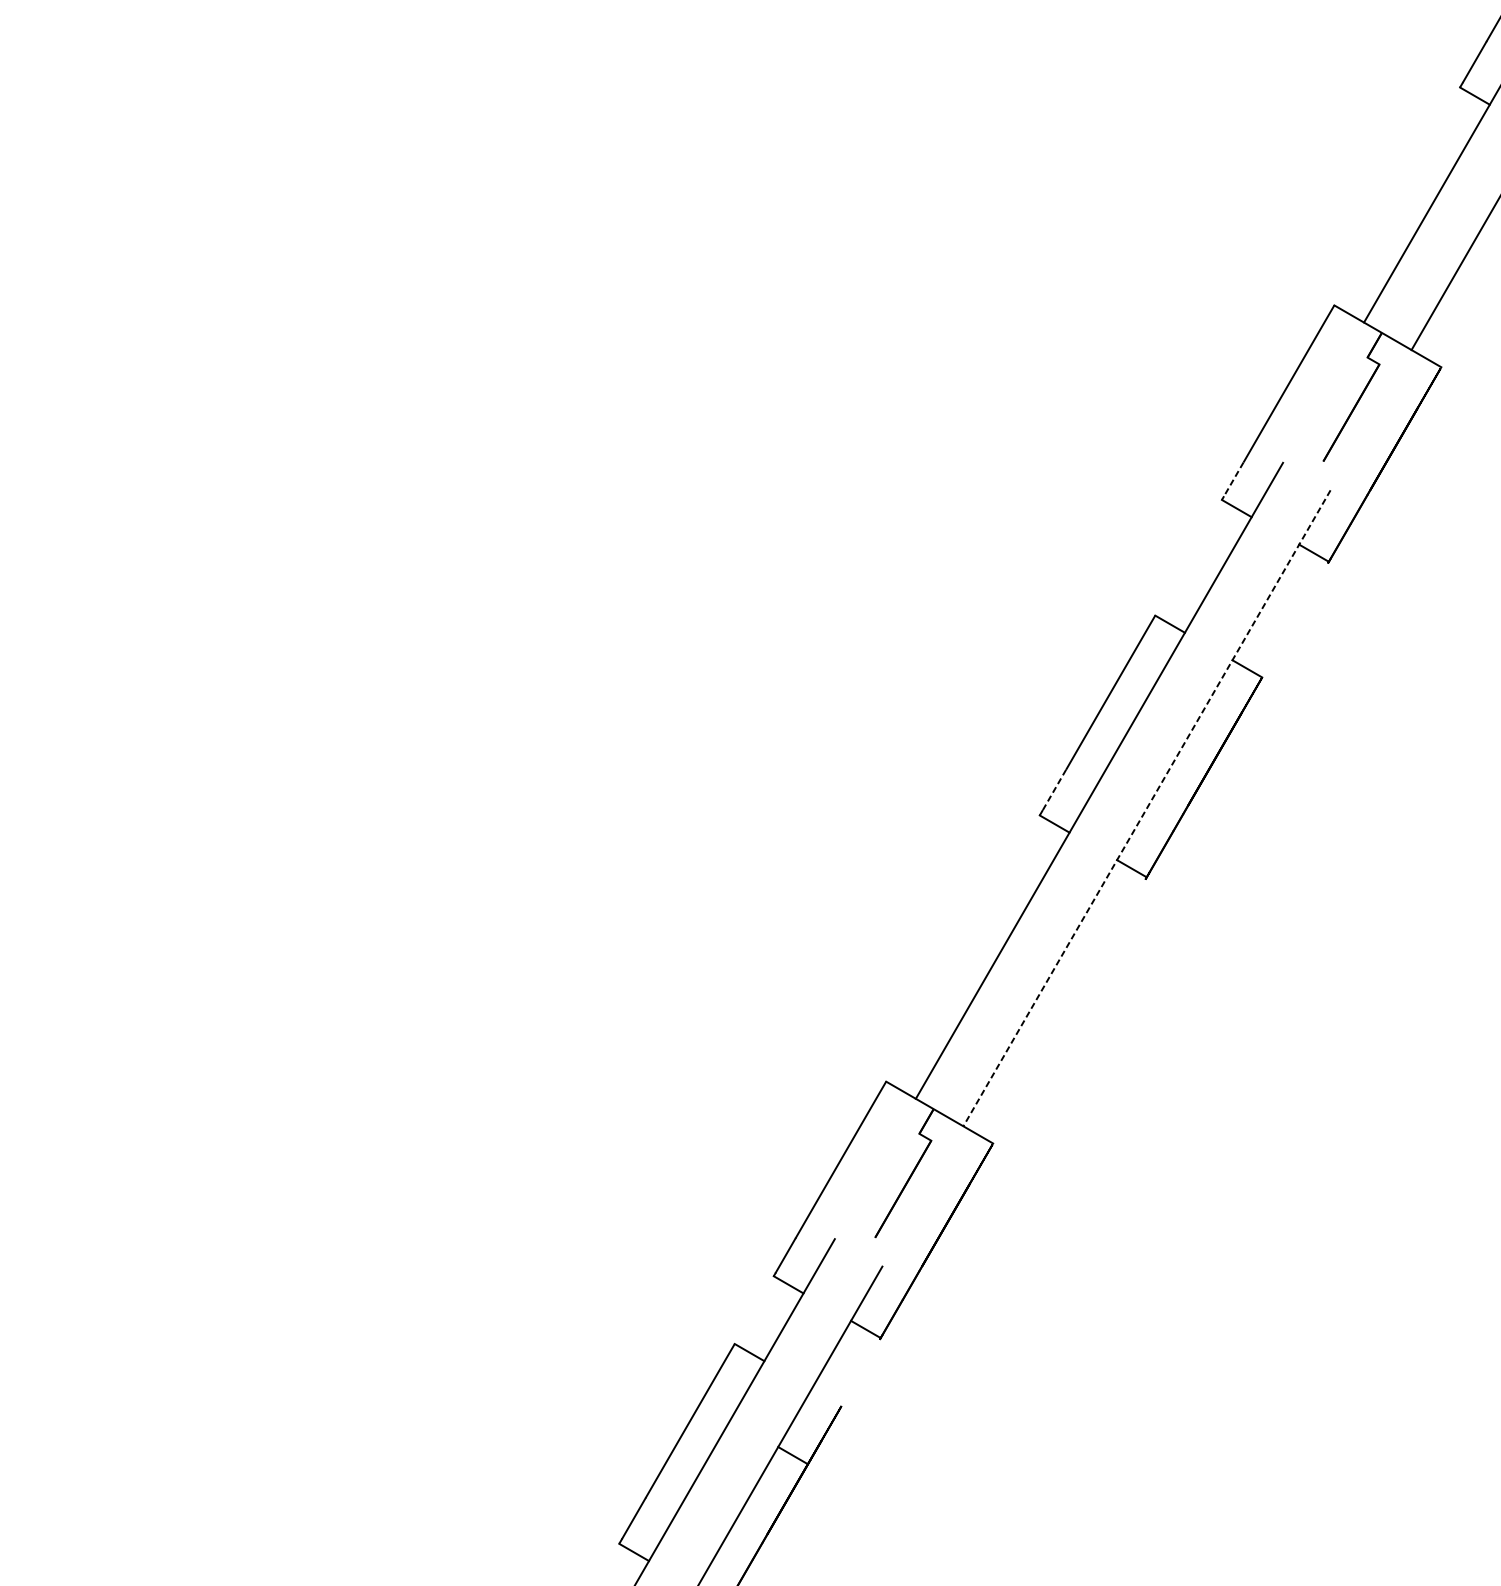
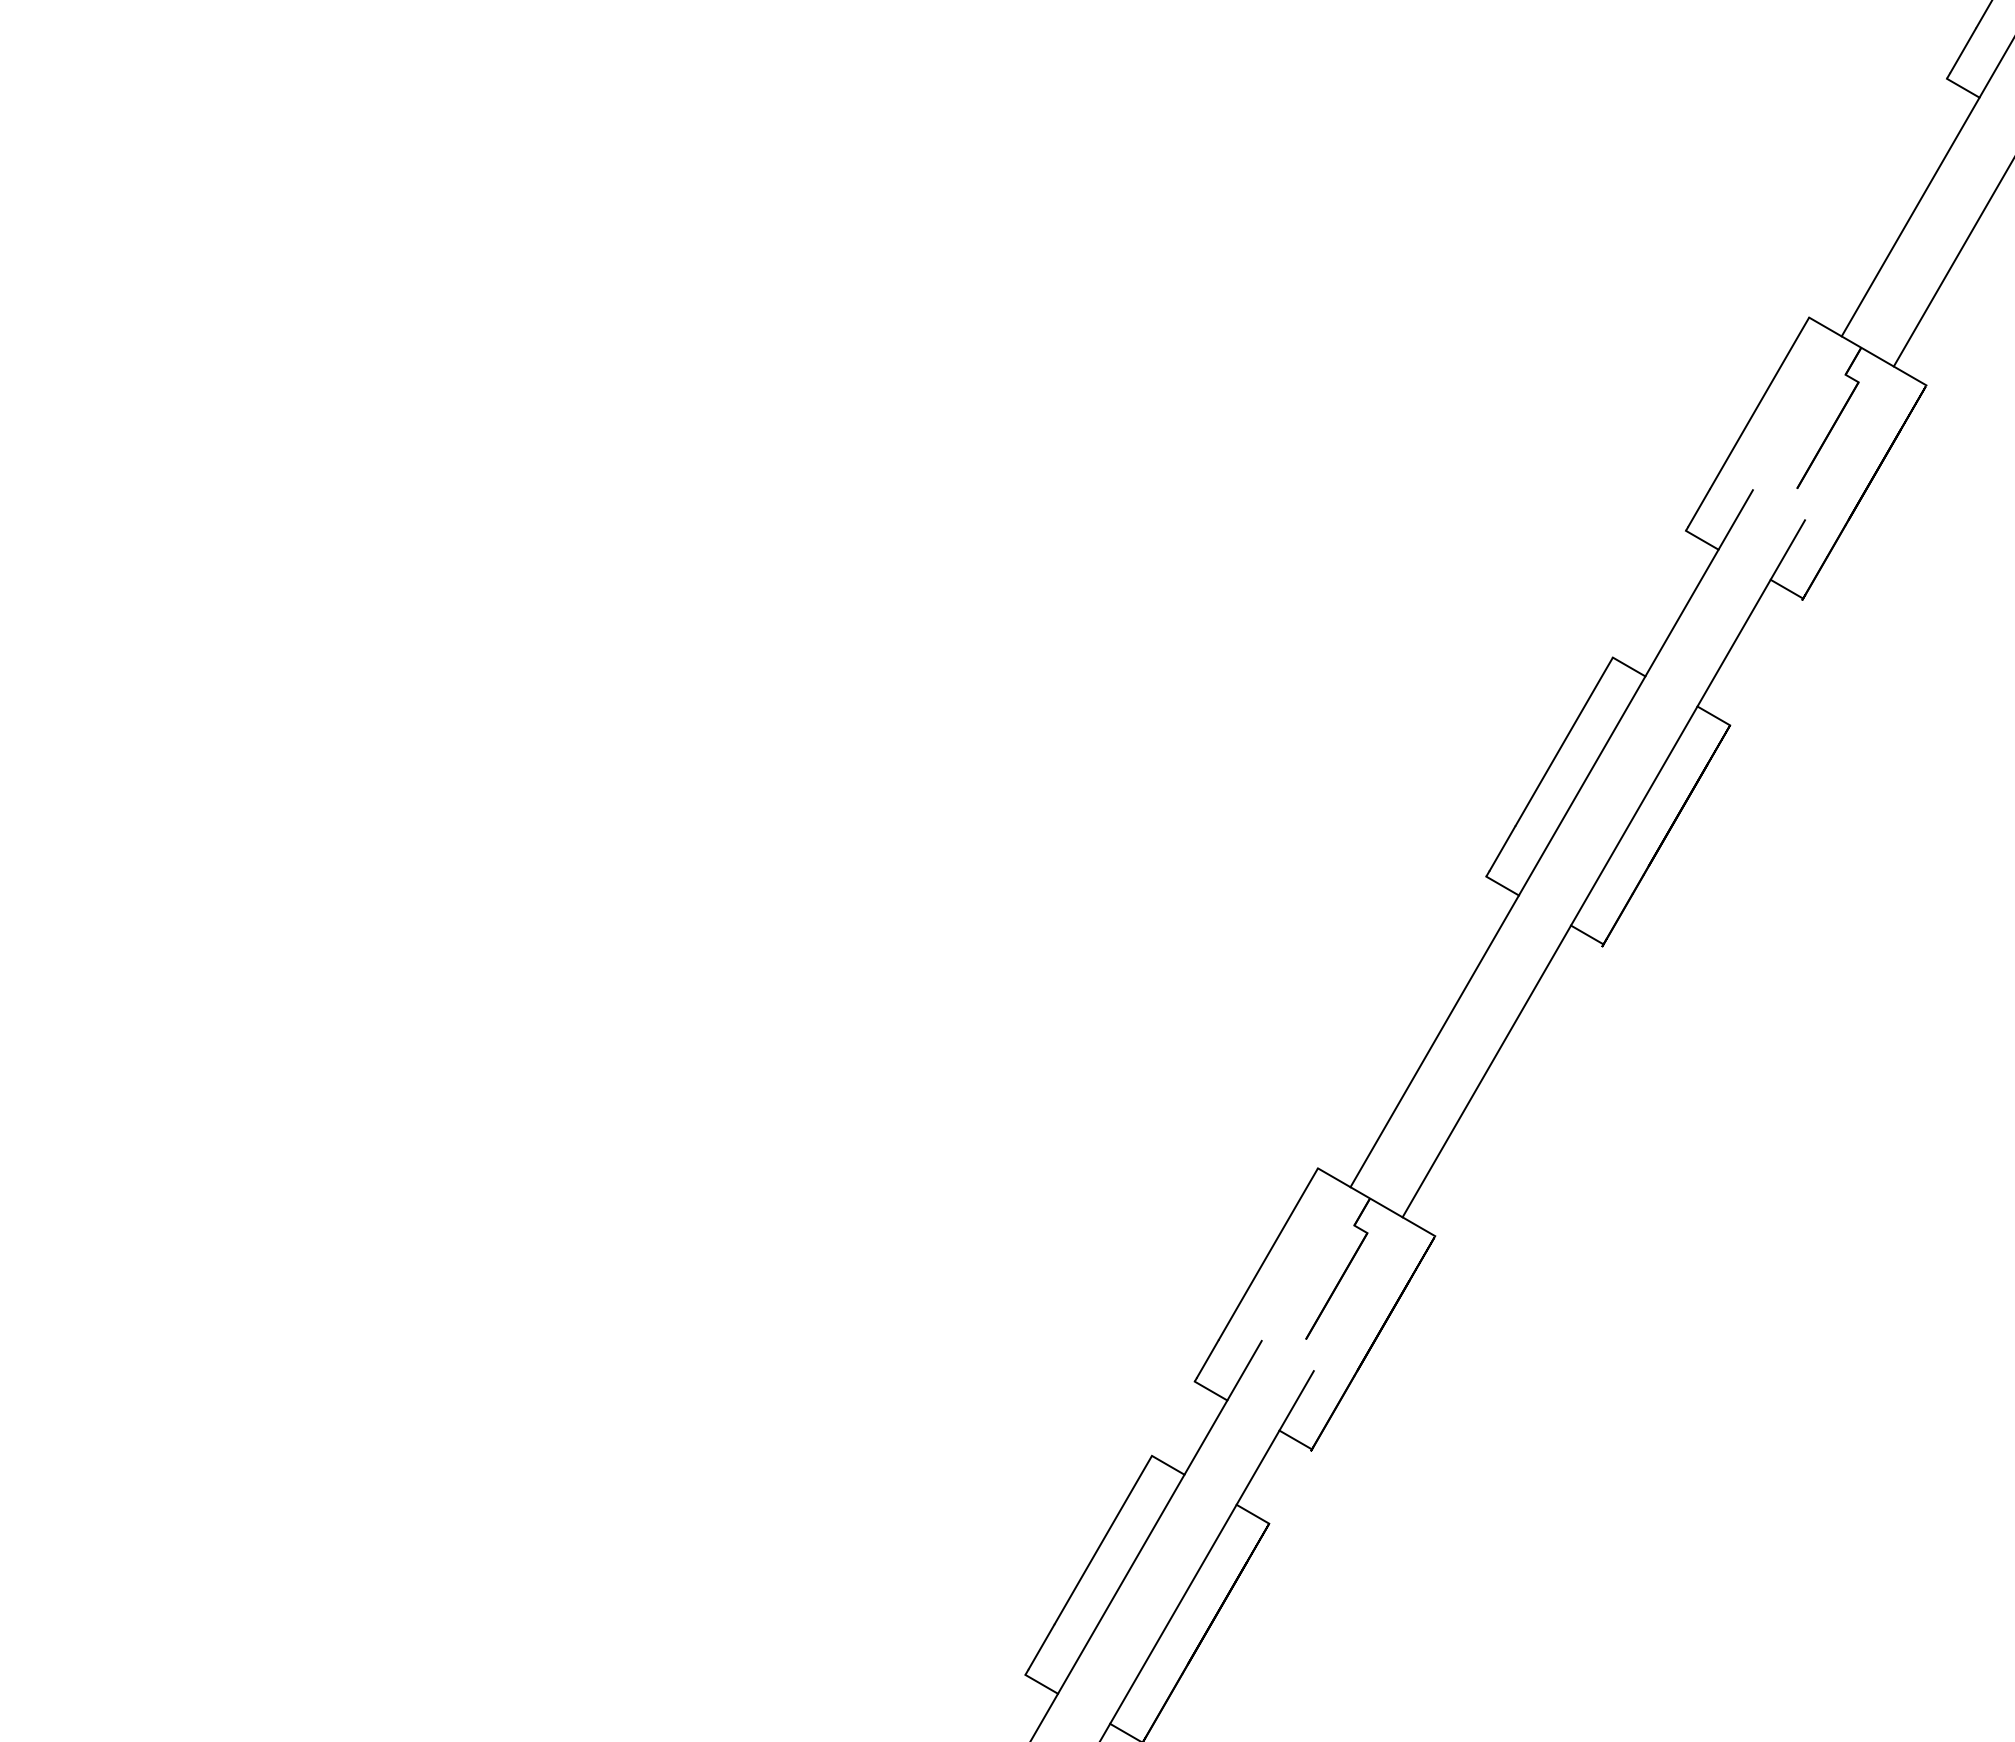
line: (1233, 479) -> (1698, 508), dashed -> solid
line: (1054, 790) -> (1502, 849), dashed -> solid
line: (1146, 808) -> (1603, 869), dashed -> solid
line: (792, 1454) -> (1252, 1513), moved

